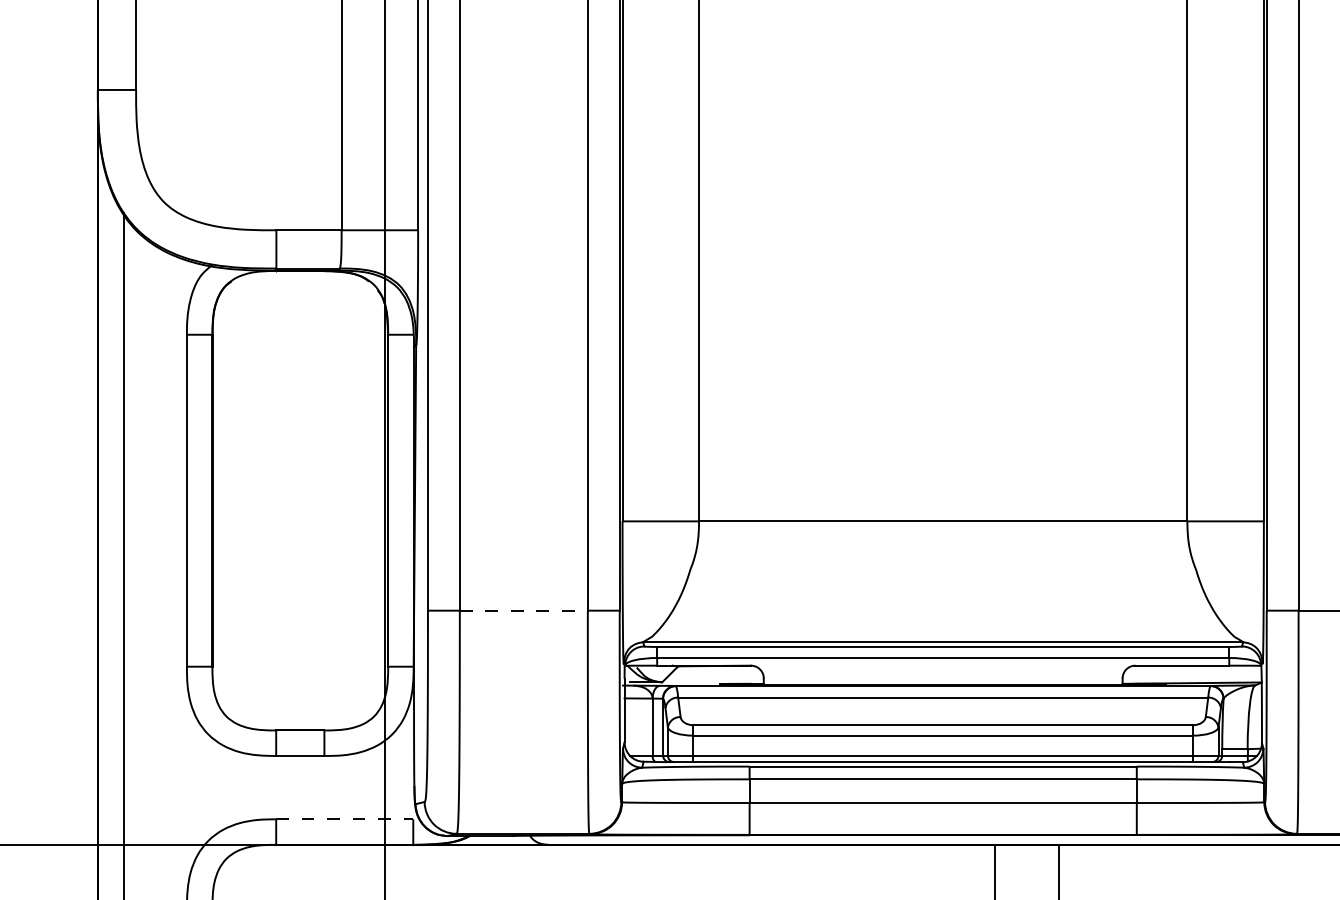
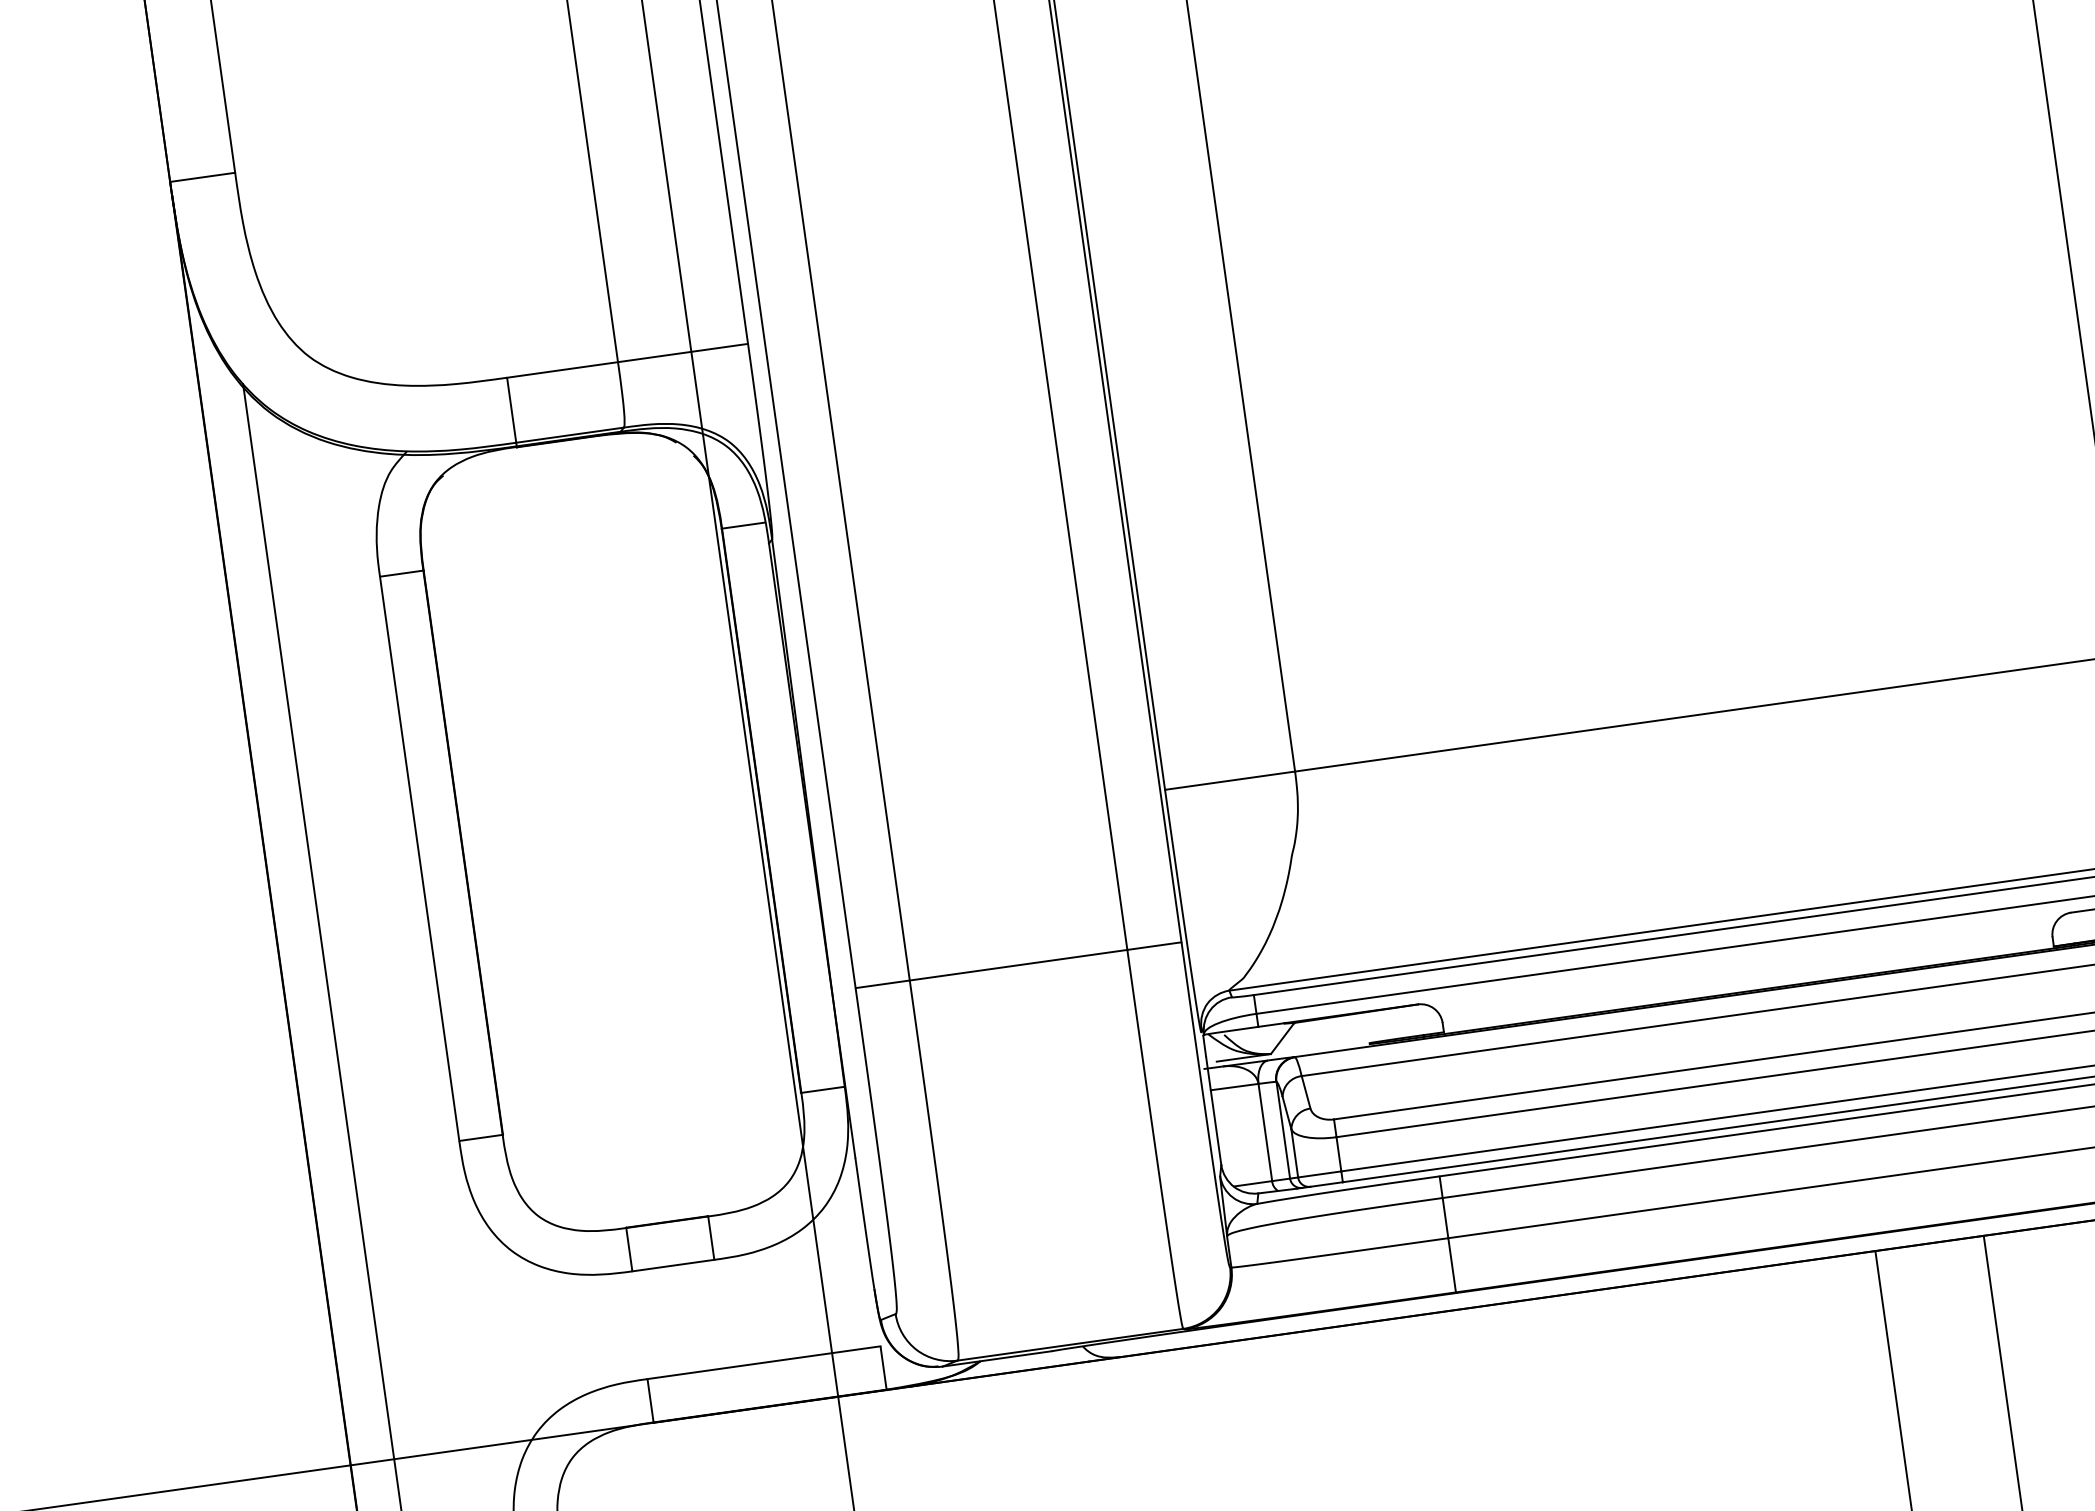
line: (524, 610) -> (1019, 964), dashed -> solid
line: (344, 819) -> (763, 1363), dashed -> solid

